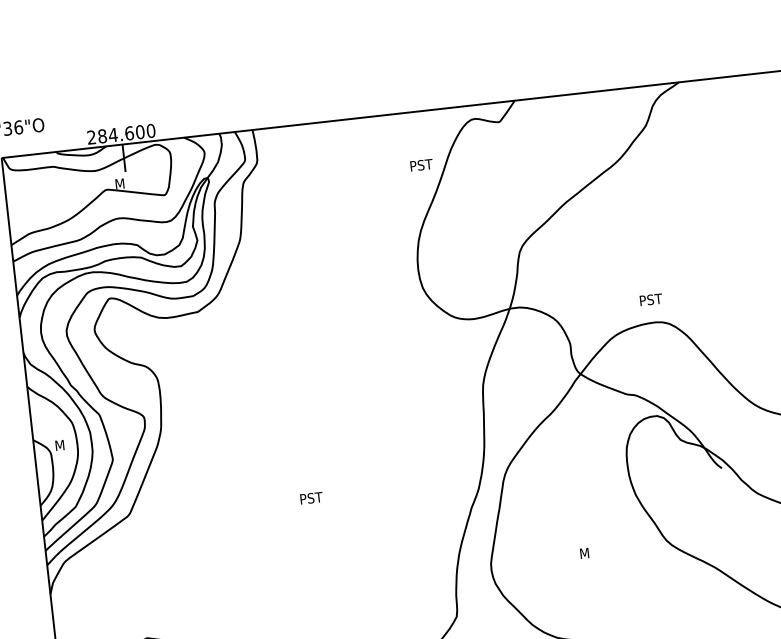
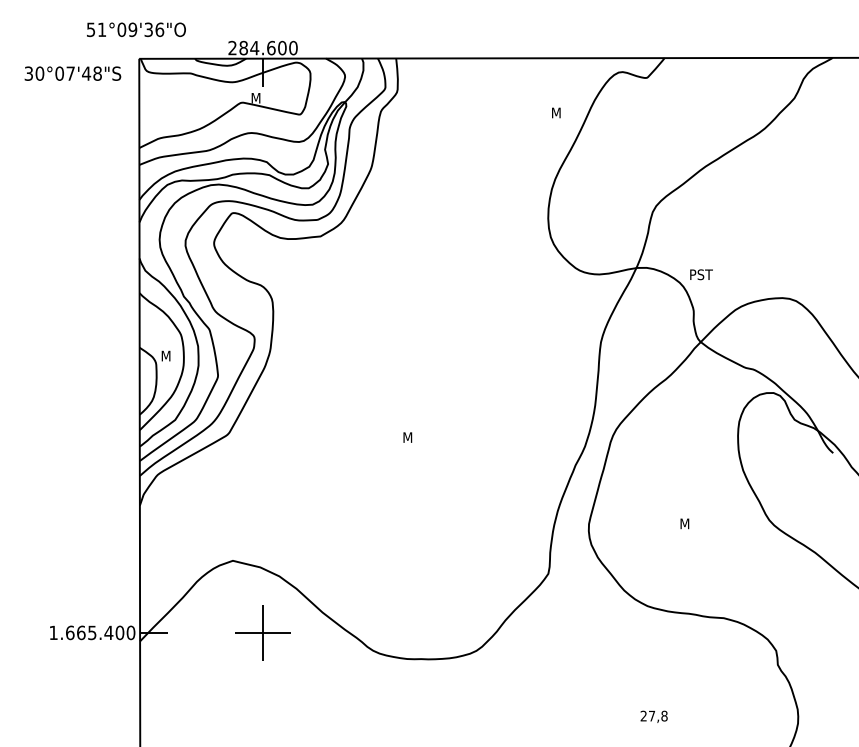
text: (421, 164) -> (563, 112), PST -> M
text: (651, 299) -> (701, 274), moved
text: (312, 498) -> (415, 437), PST -> M

